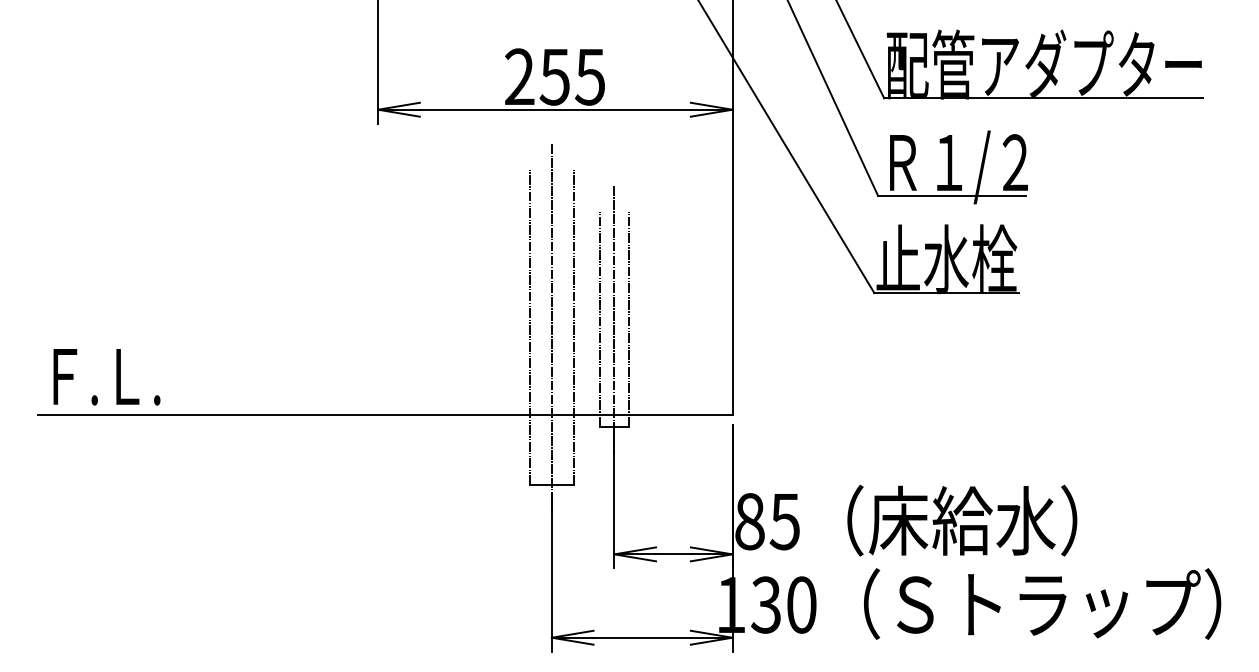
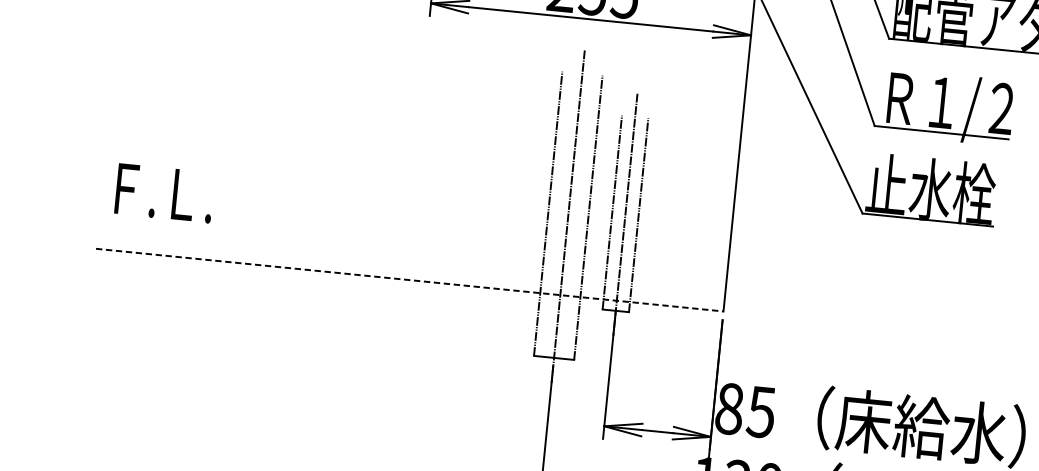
text: (106, 377) -> (164, 193), moved
line: (385, 415) -> (410, 280), solid -> dashed

